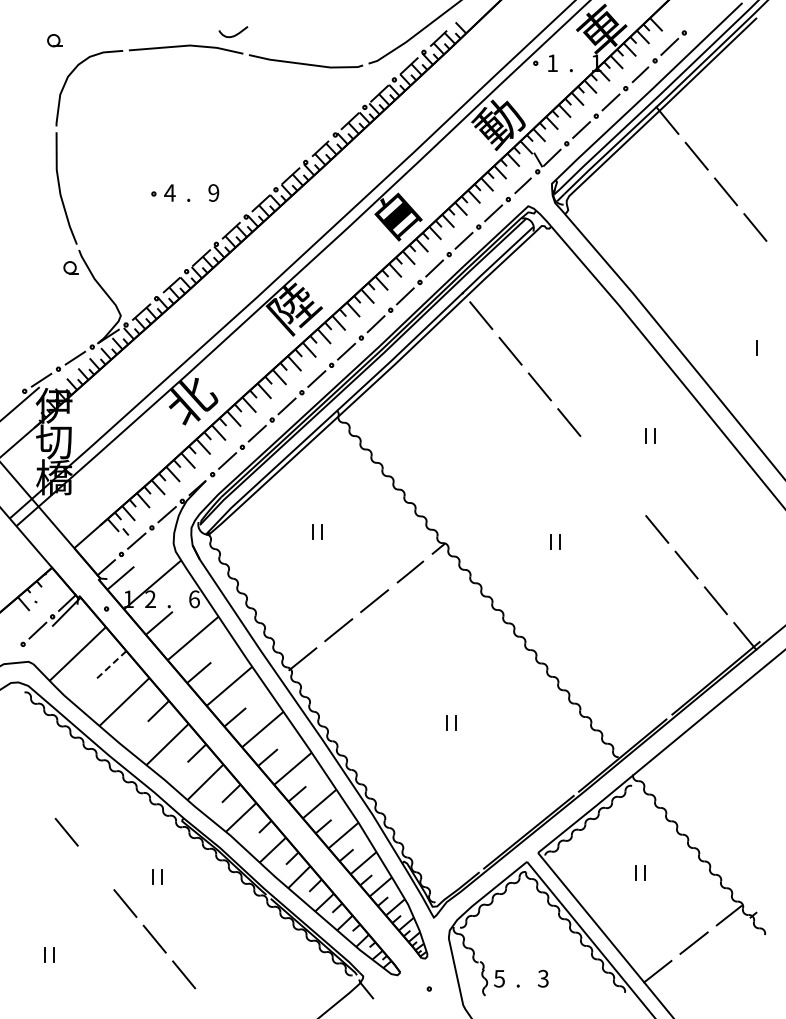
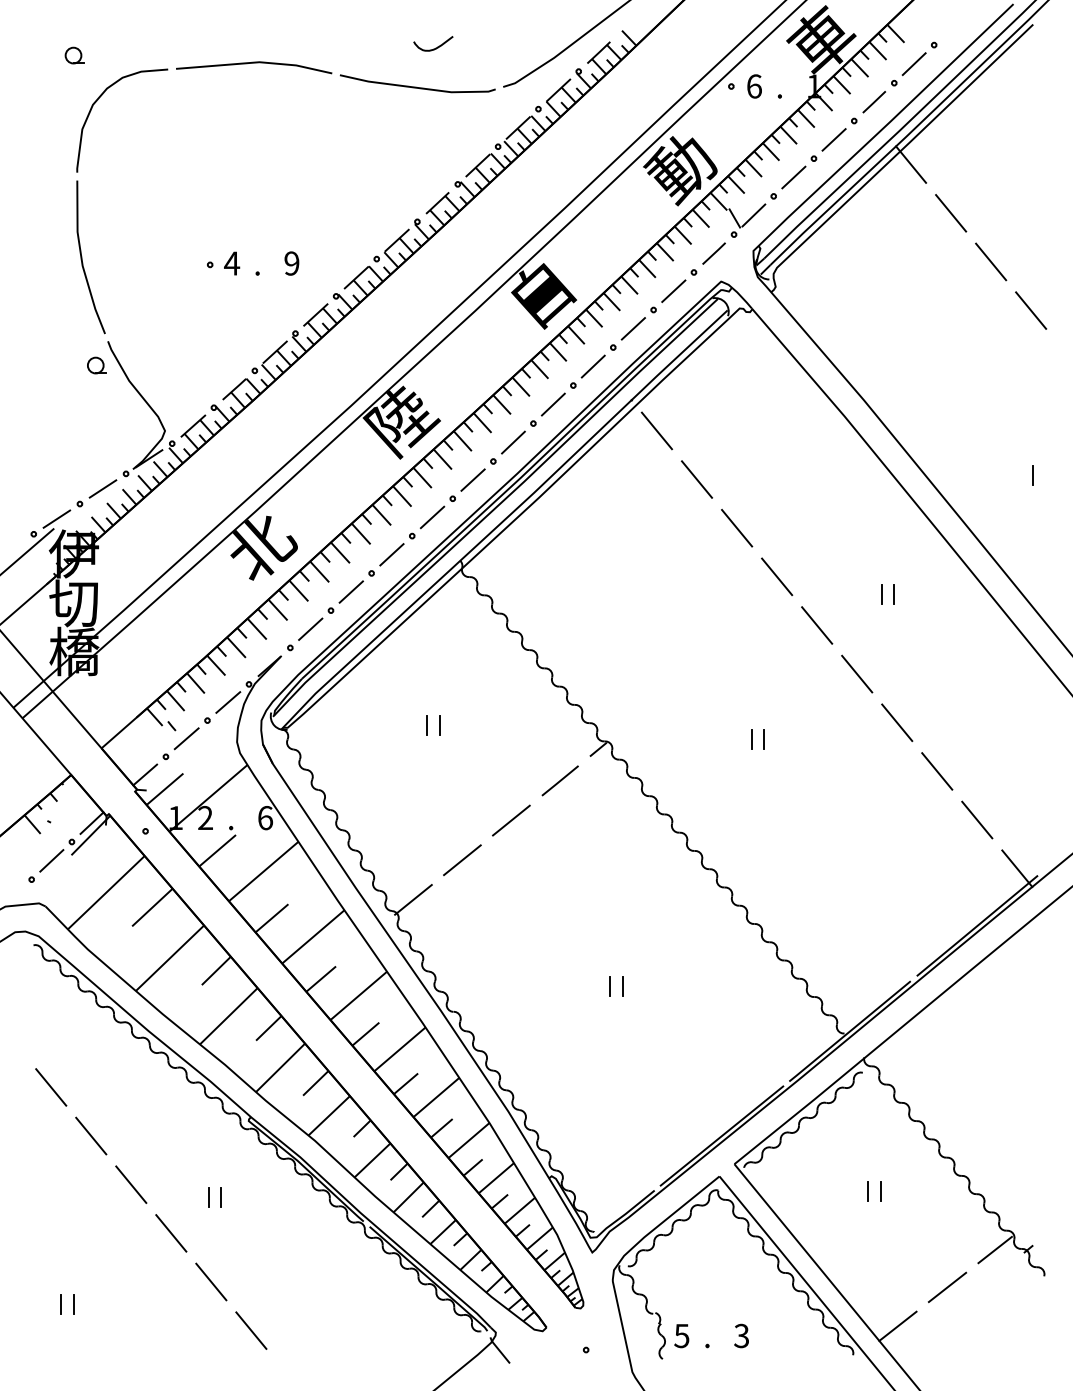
curve: (236, 33) -> (437, 45), moved
text: (552, 63) -> (754, 86), 1 -> 6
line: (598, 457) -> (816, 624), added
line: (627, 493) -> (856, 673), added
line: (111, 665) -> (152, 908), dashed -> solid
line: (37, 796) -> (51, 1087), added
line: (96, 867) -> (131, 1184), added

